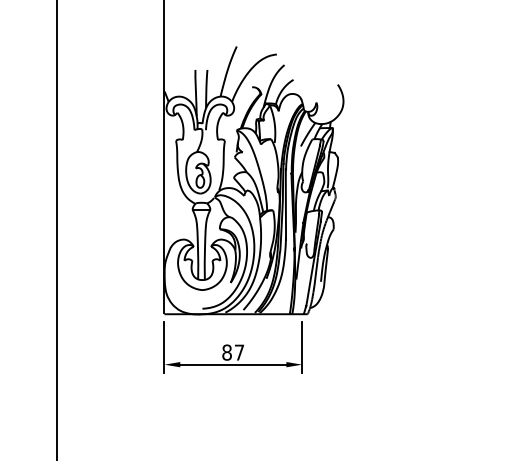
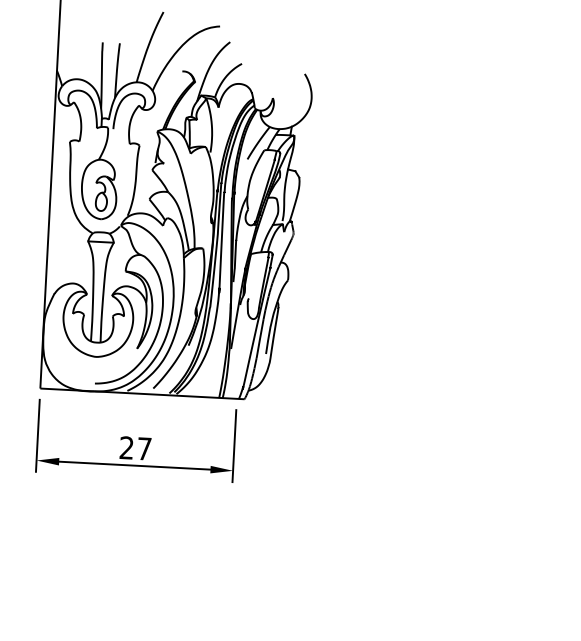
text: (226, 352) -> (125, 447), 87 -> 27

